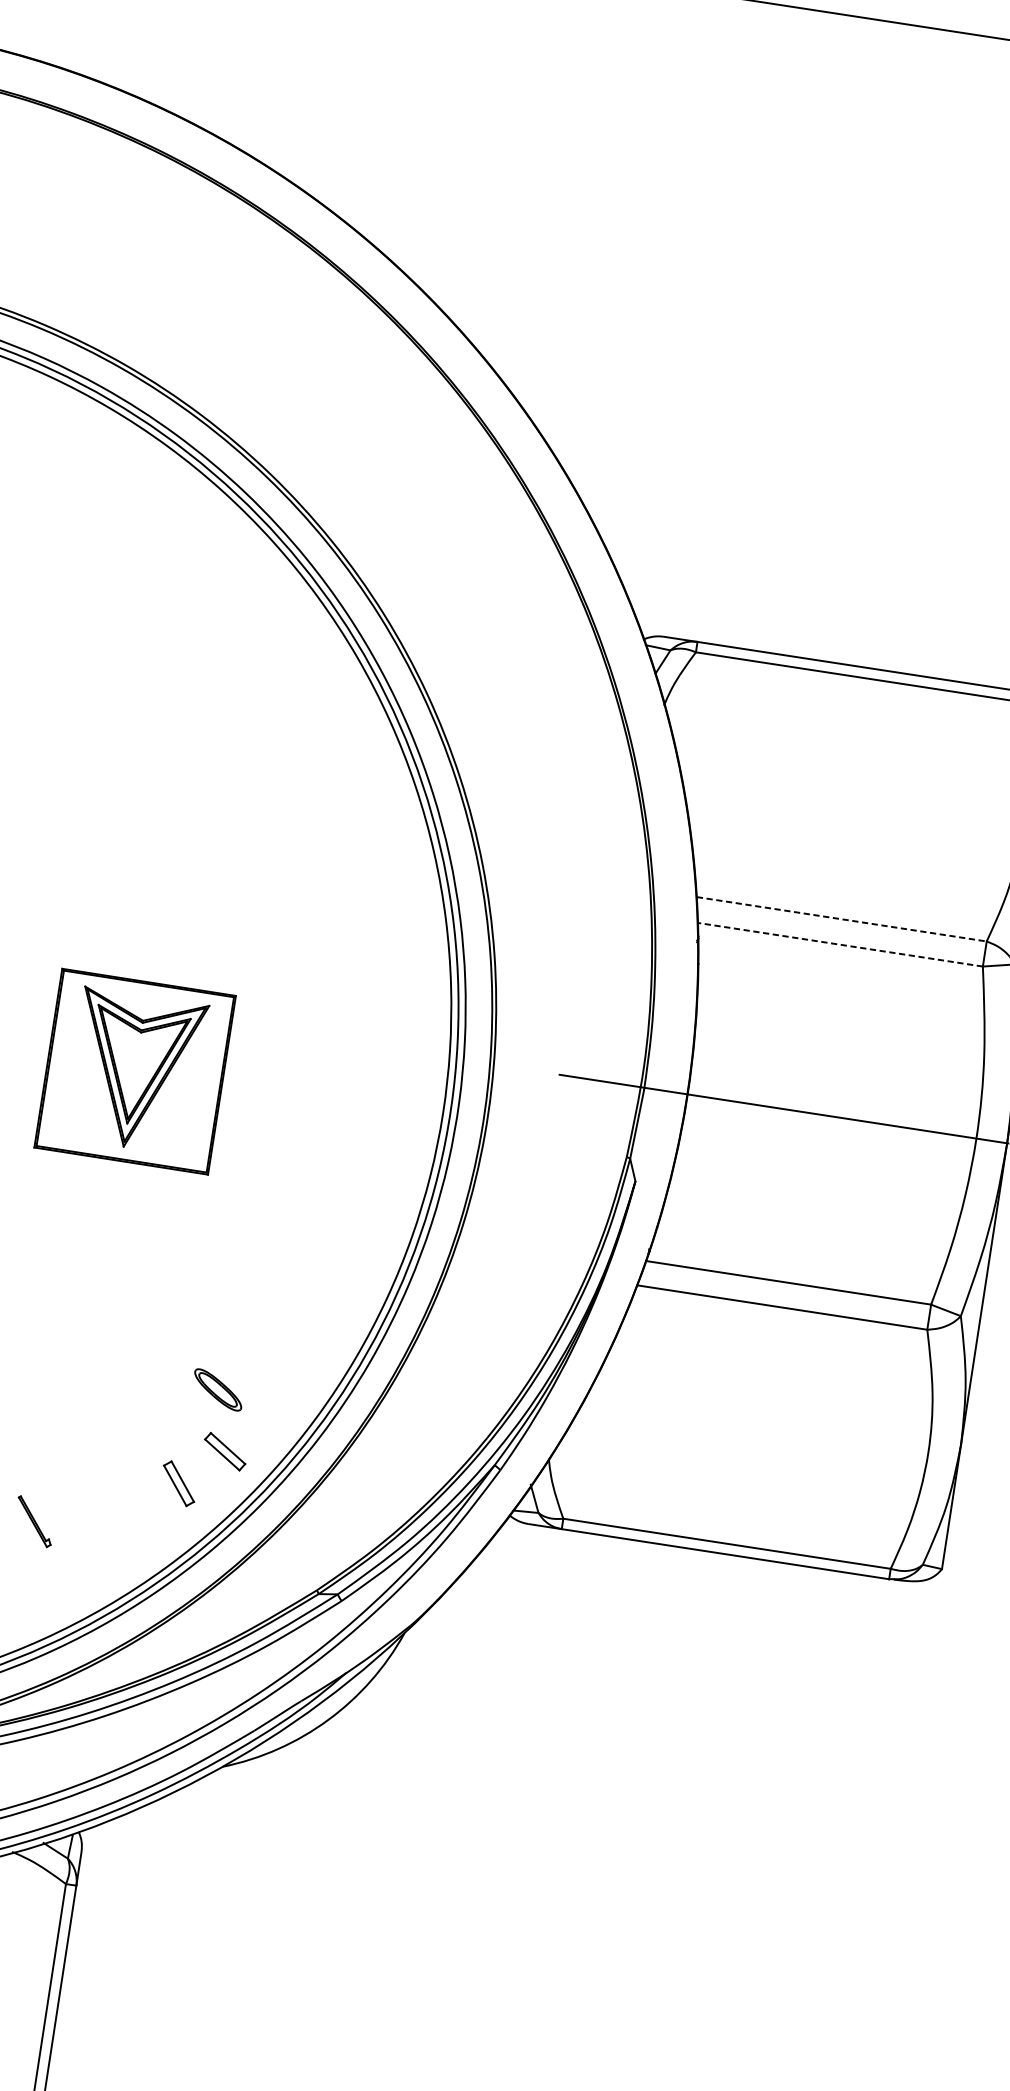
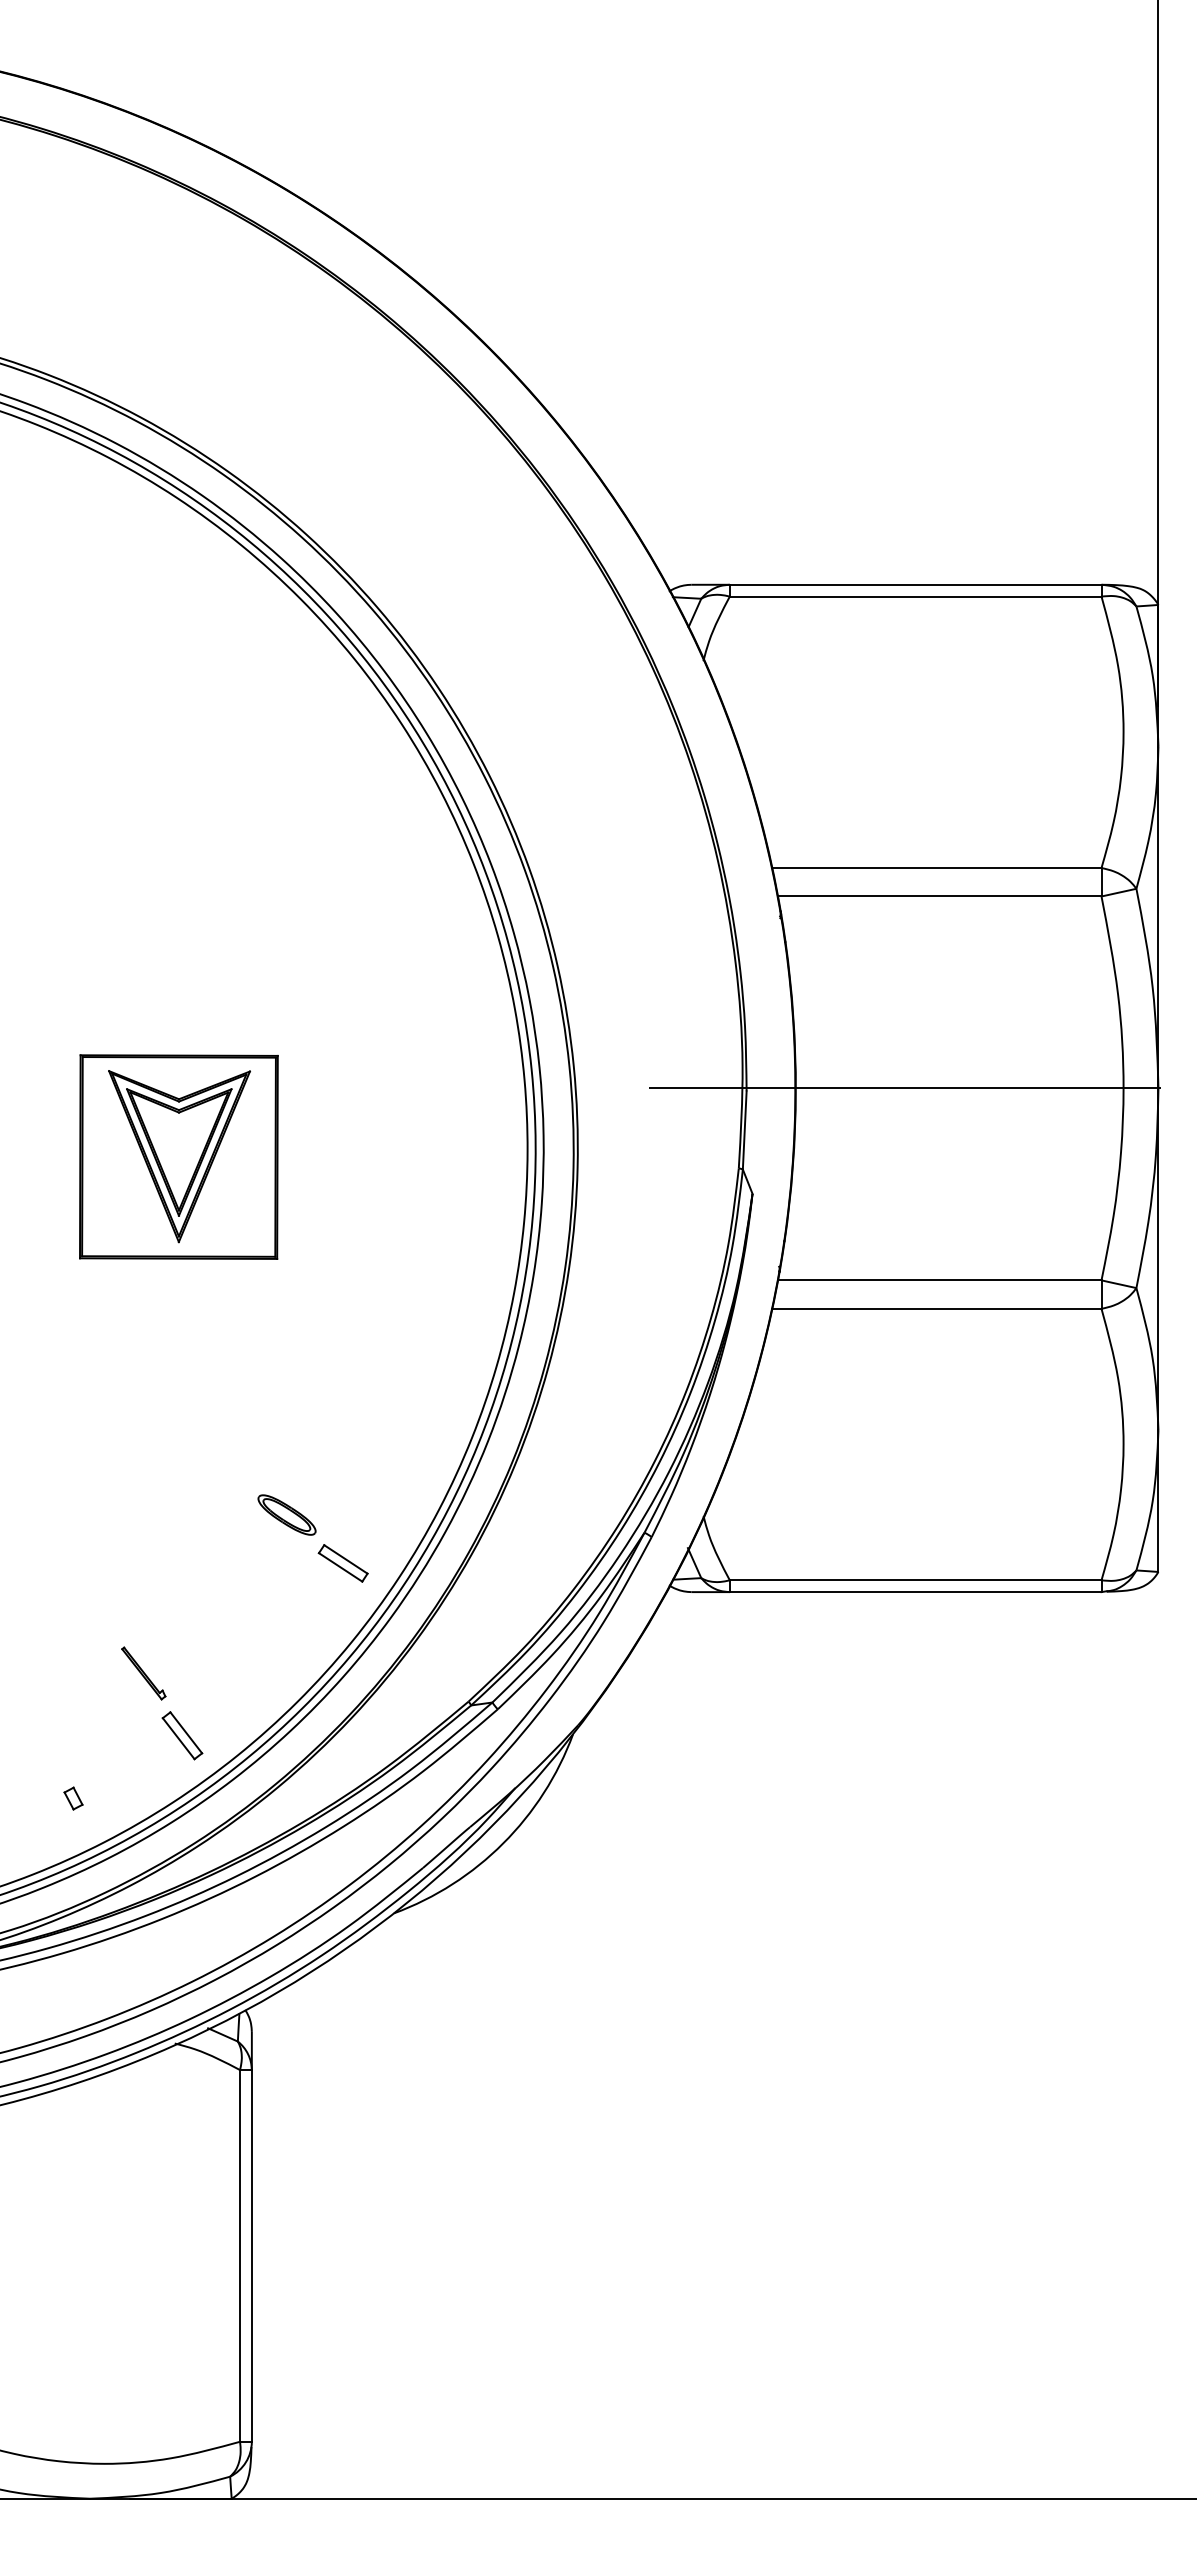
line: (841, 919) -> (936, 868), dashed -> solid
line: (840, 944) -> (939, 896), dashed -> solid
part: (217, 1389) -> (286, 1514), moved
part: (179, 1483) -> (182, 1735), moved

